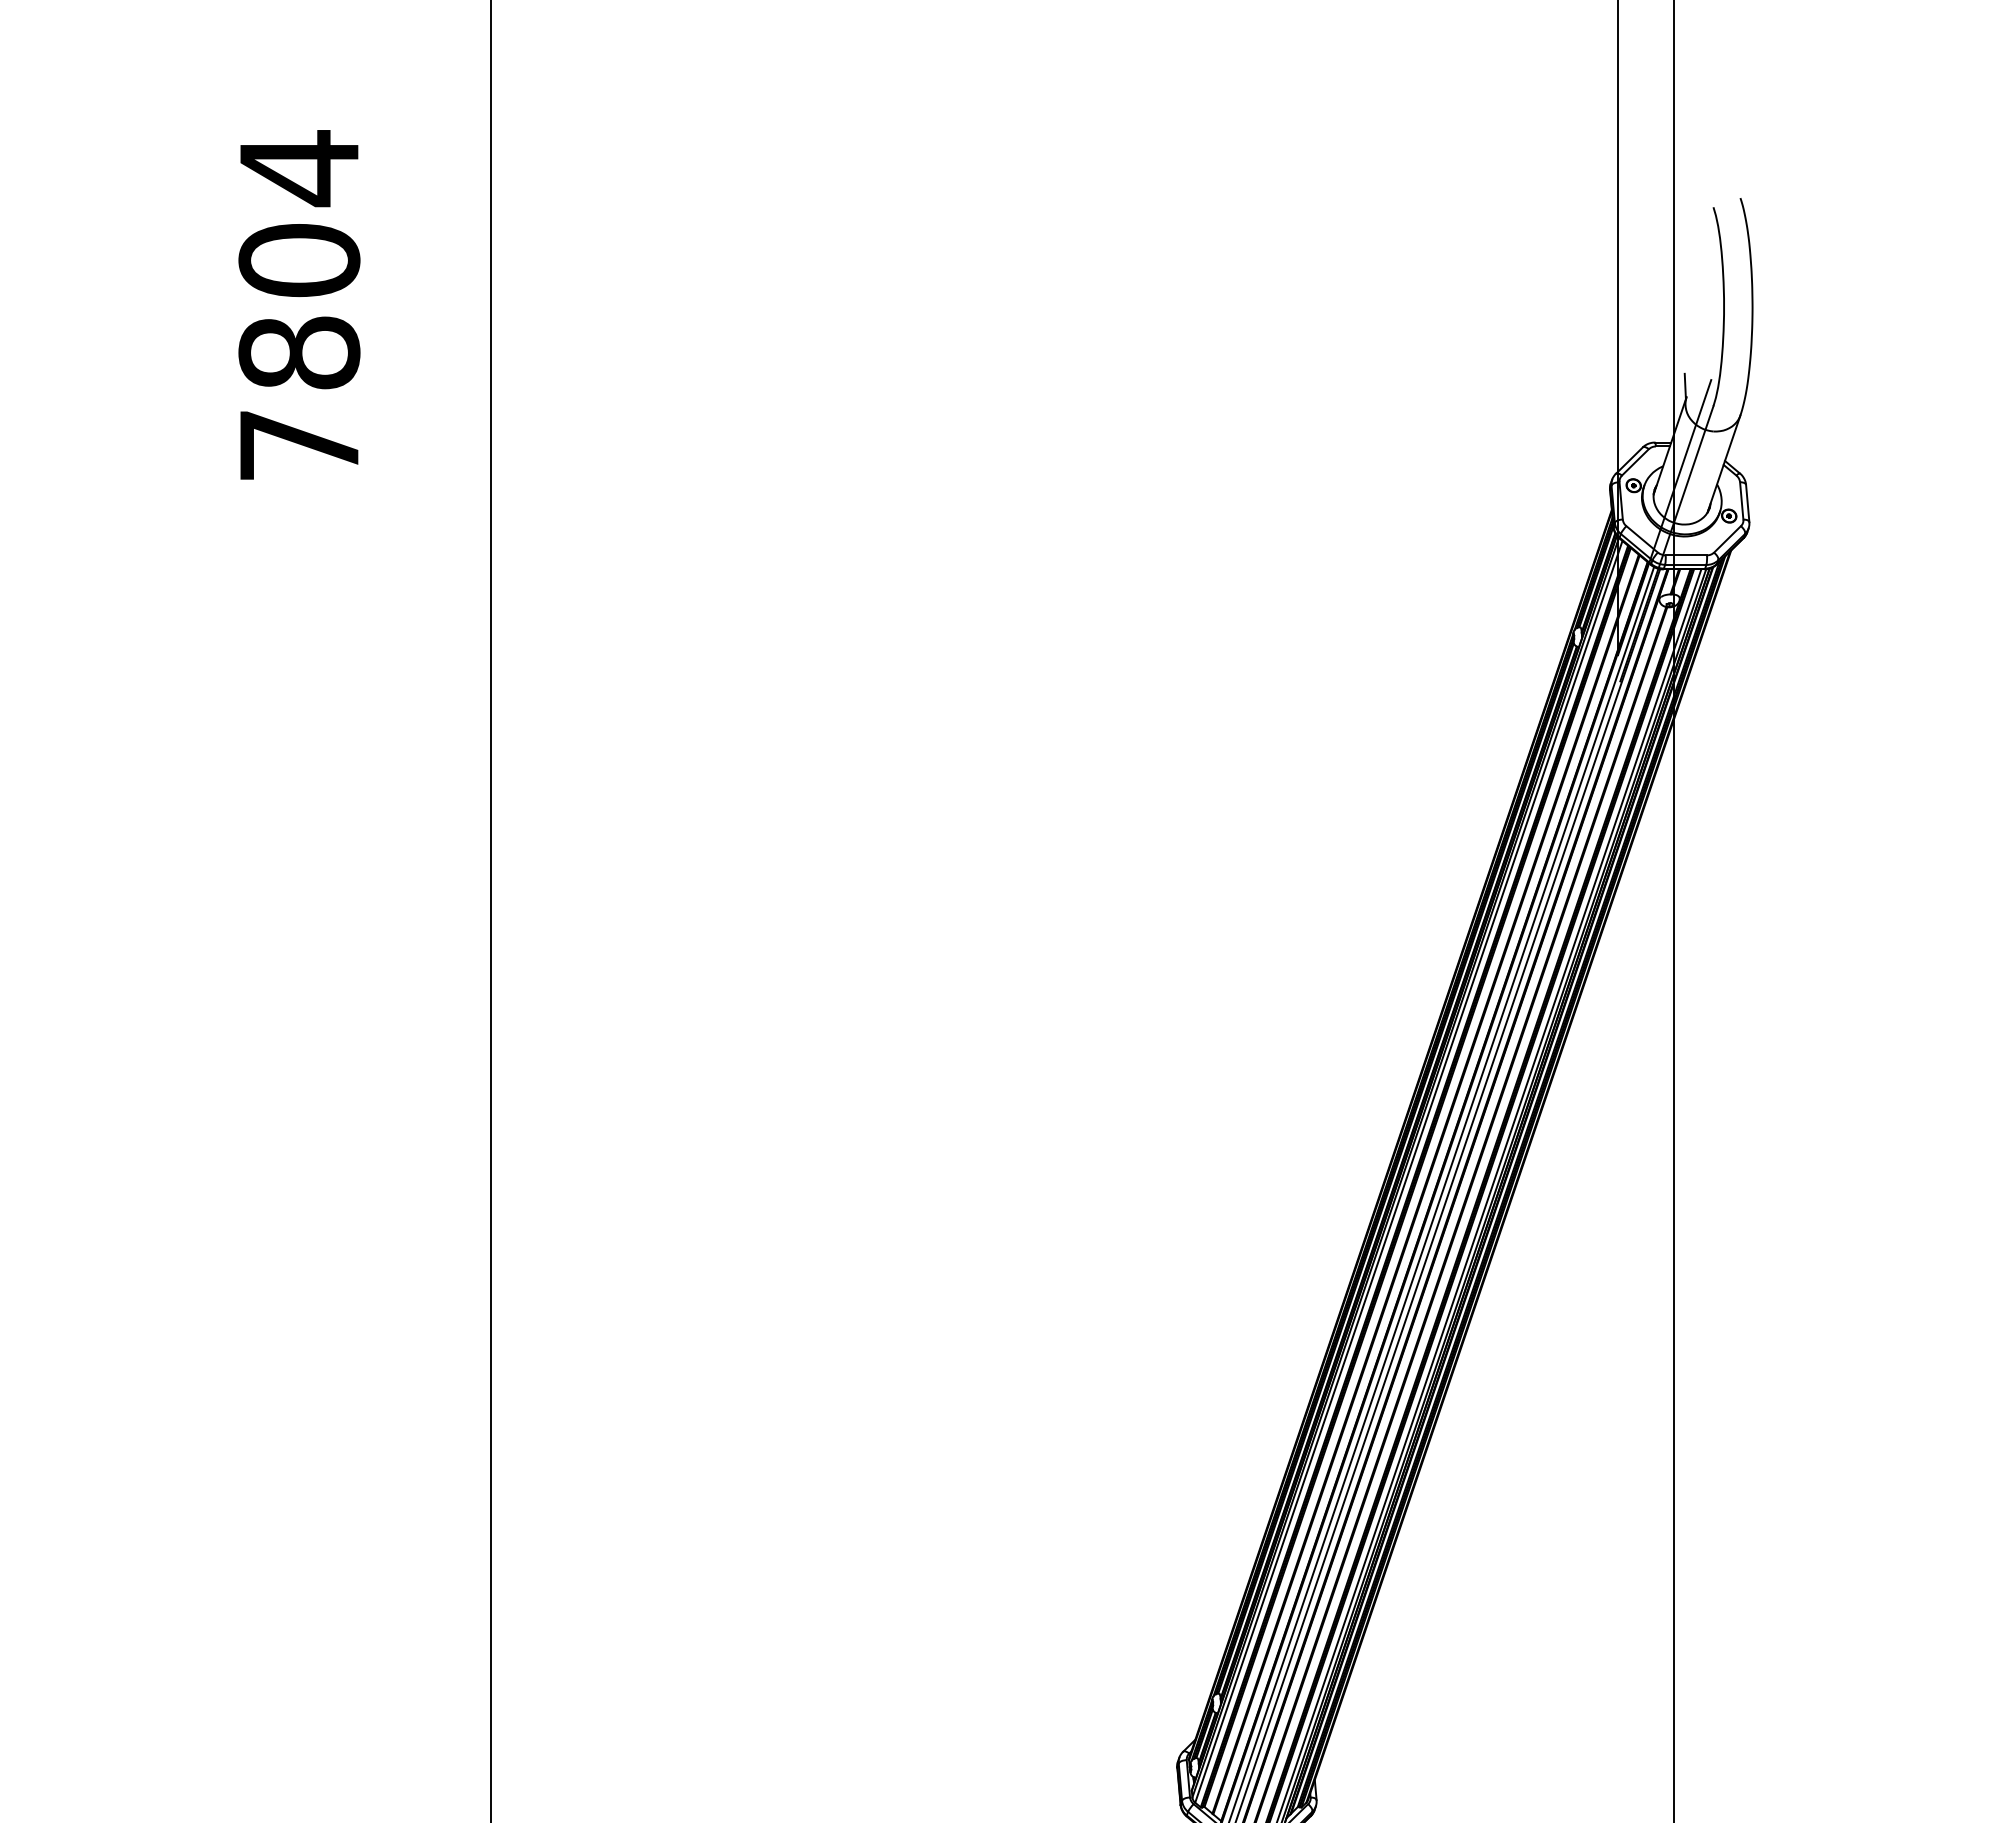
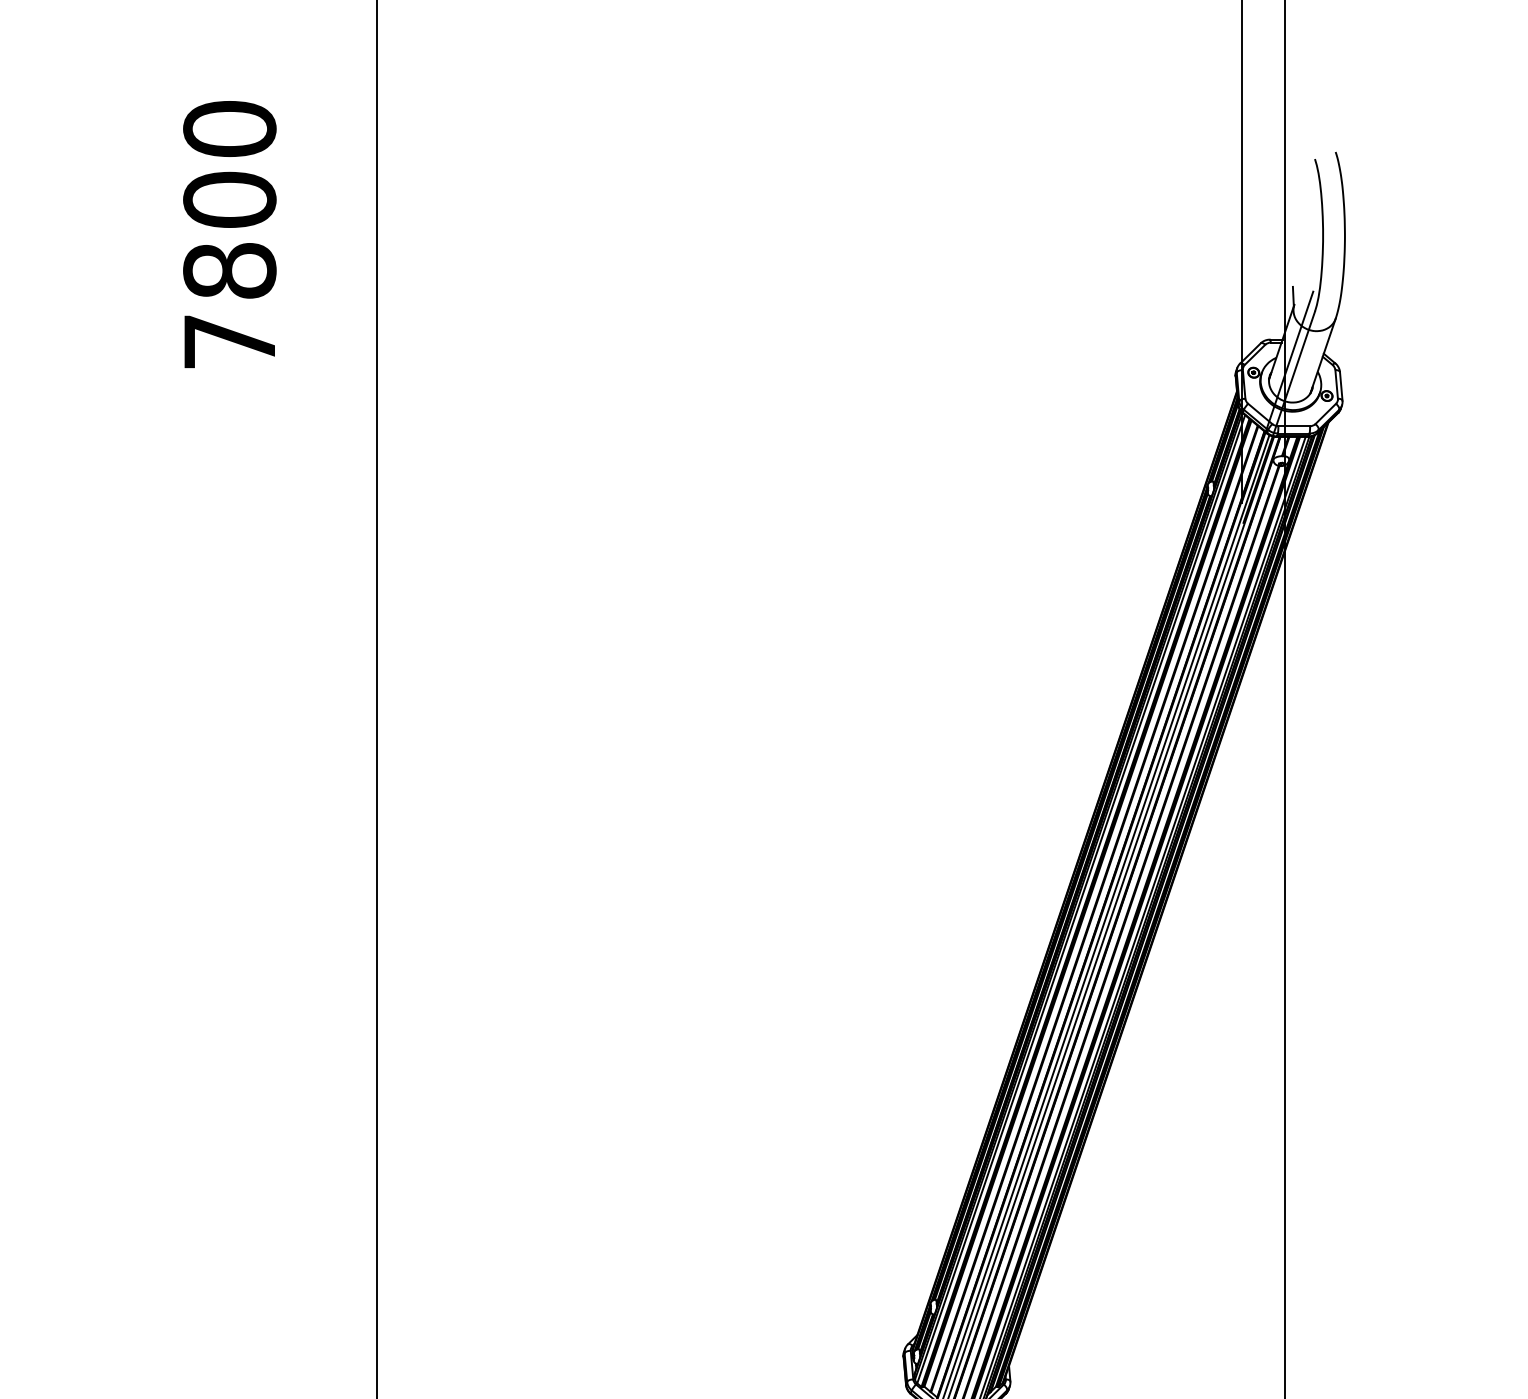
text: (299, 168) -> (229, 129), 7804 -> 7800

